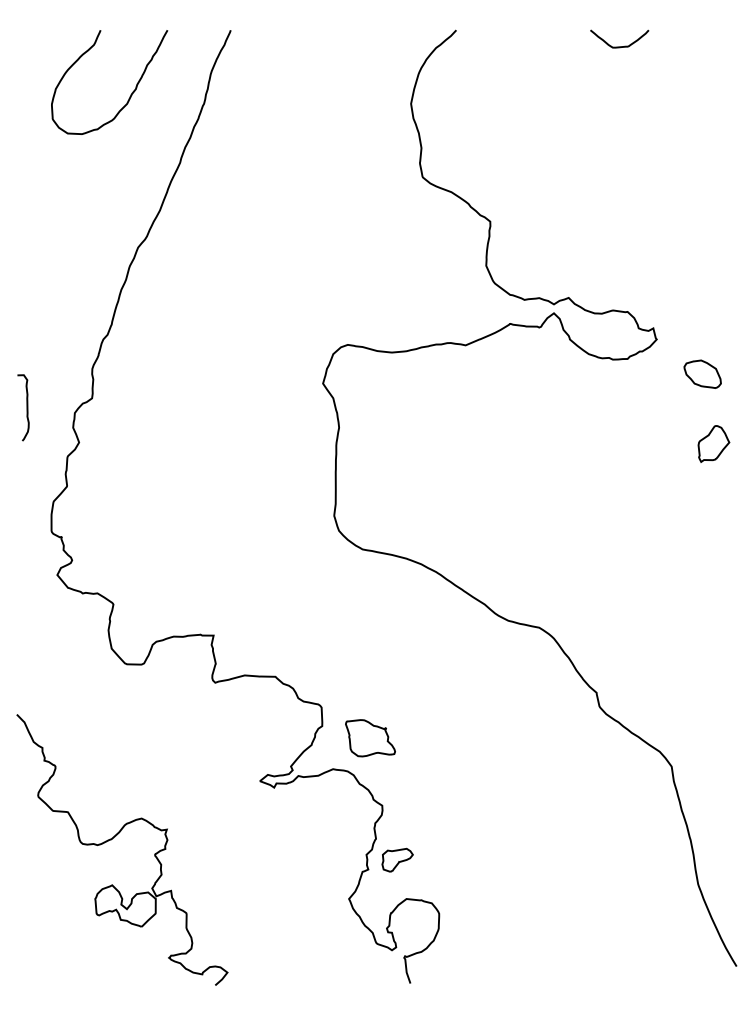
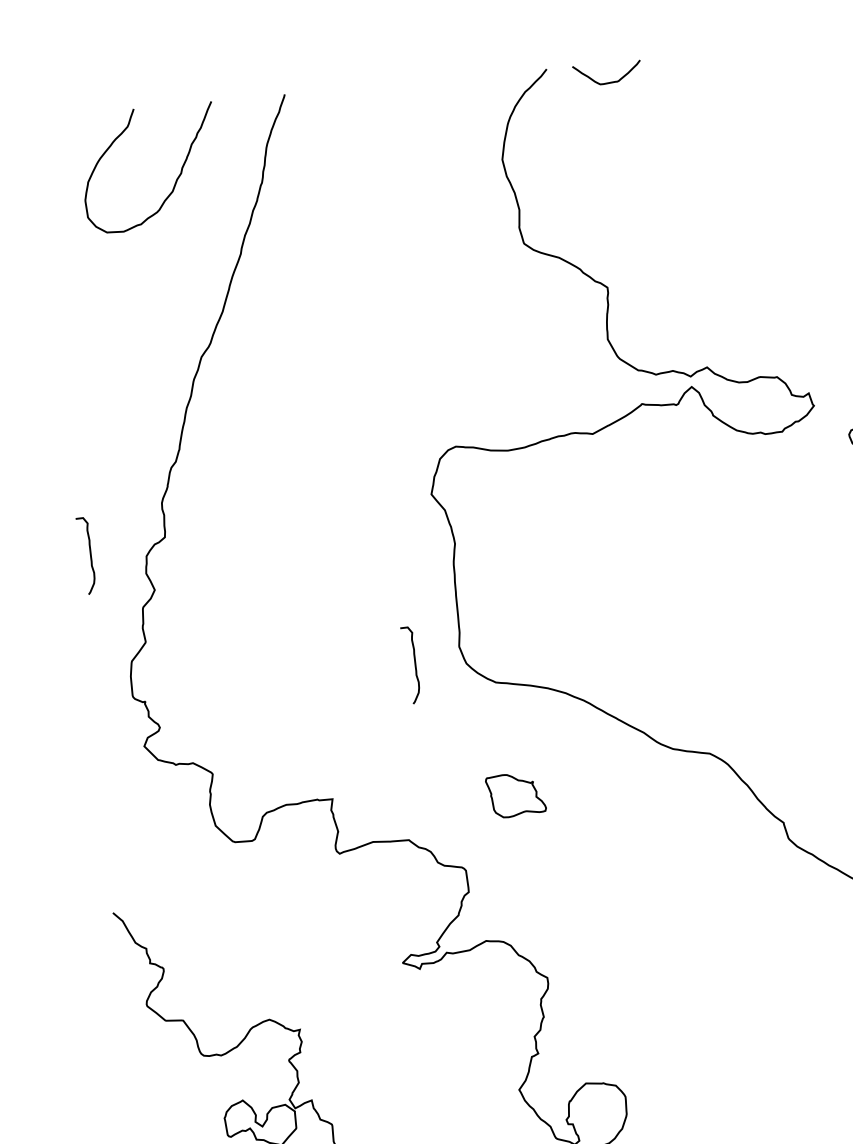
curve: (619, 46) -> (607, 82), moved
curve: (294, 527) -> (414, 664), added
part: (370, 738) -> (516, 795), moved
part: (397, 859) -> (571, 1038), removed

